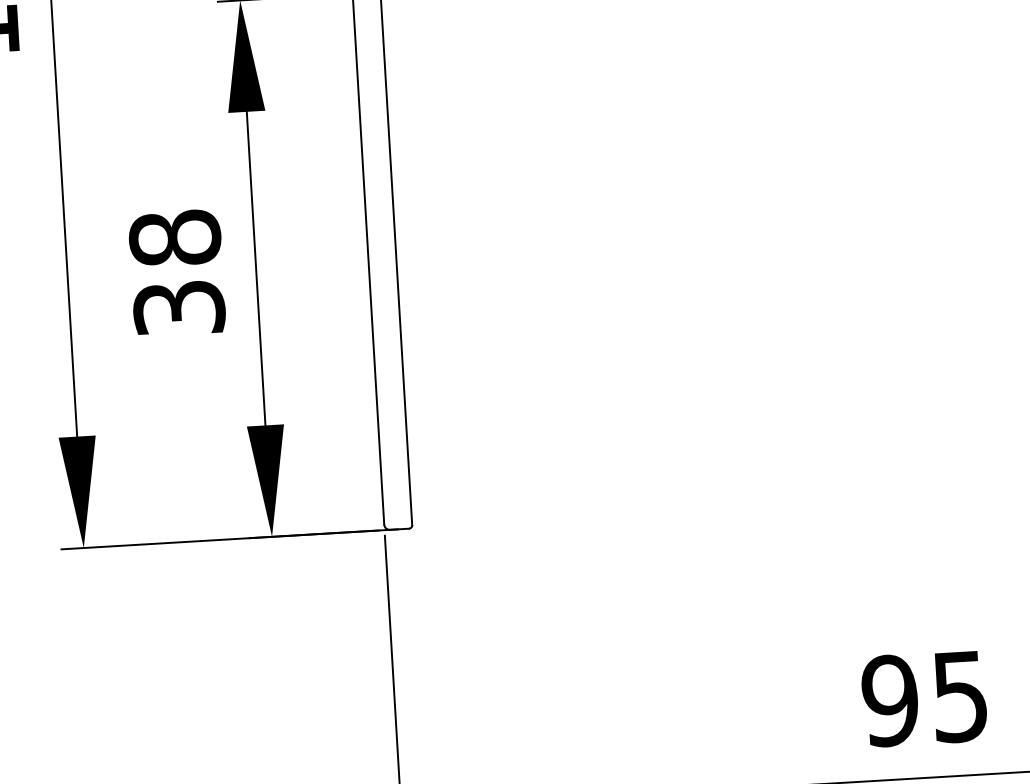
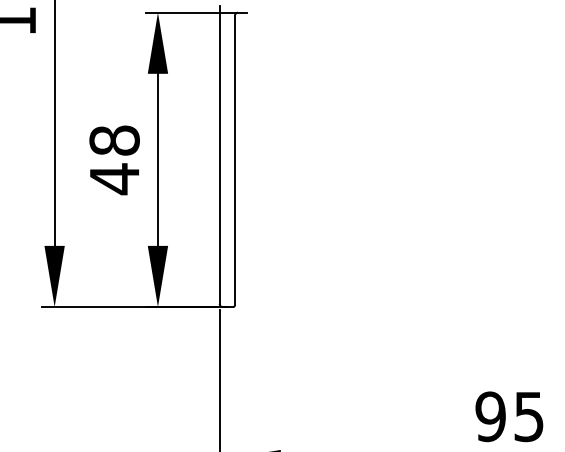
text: (179, 309) -> (114, 179), 38 -> 48

